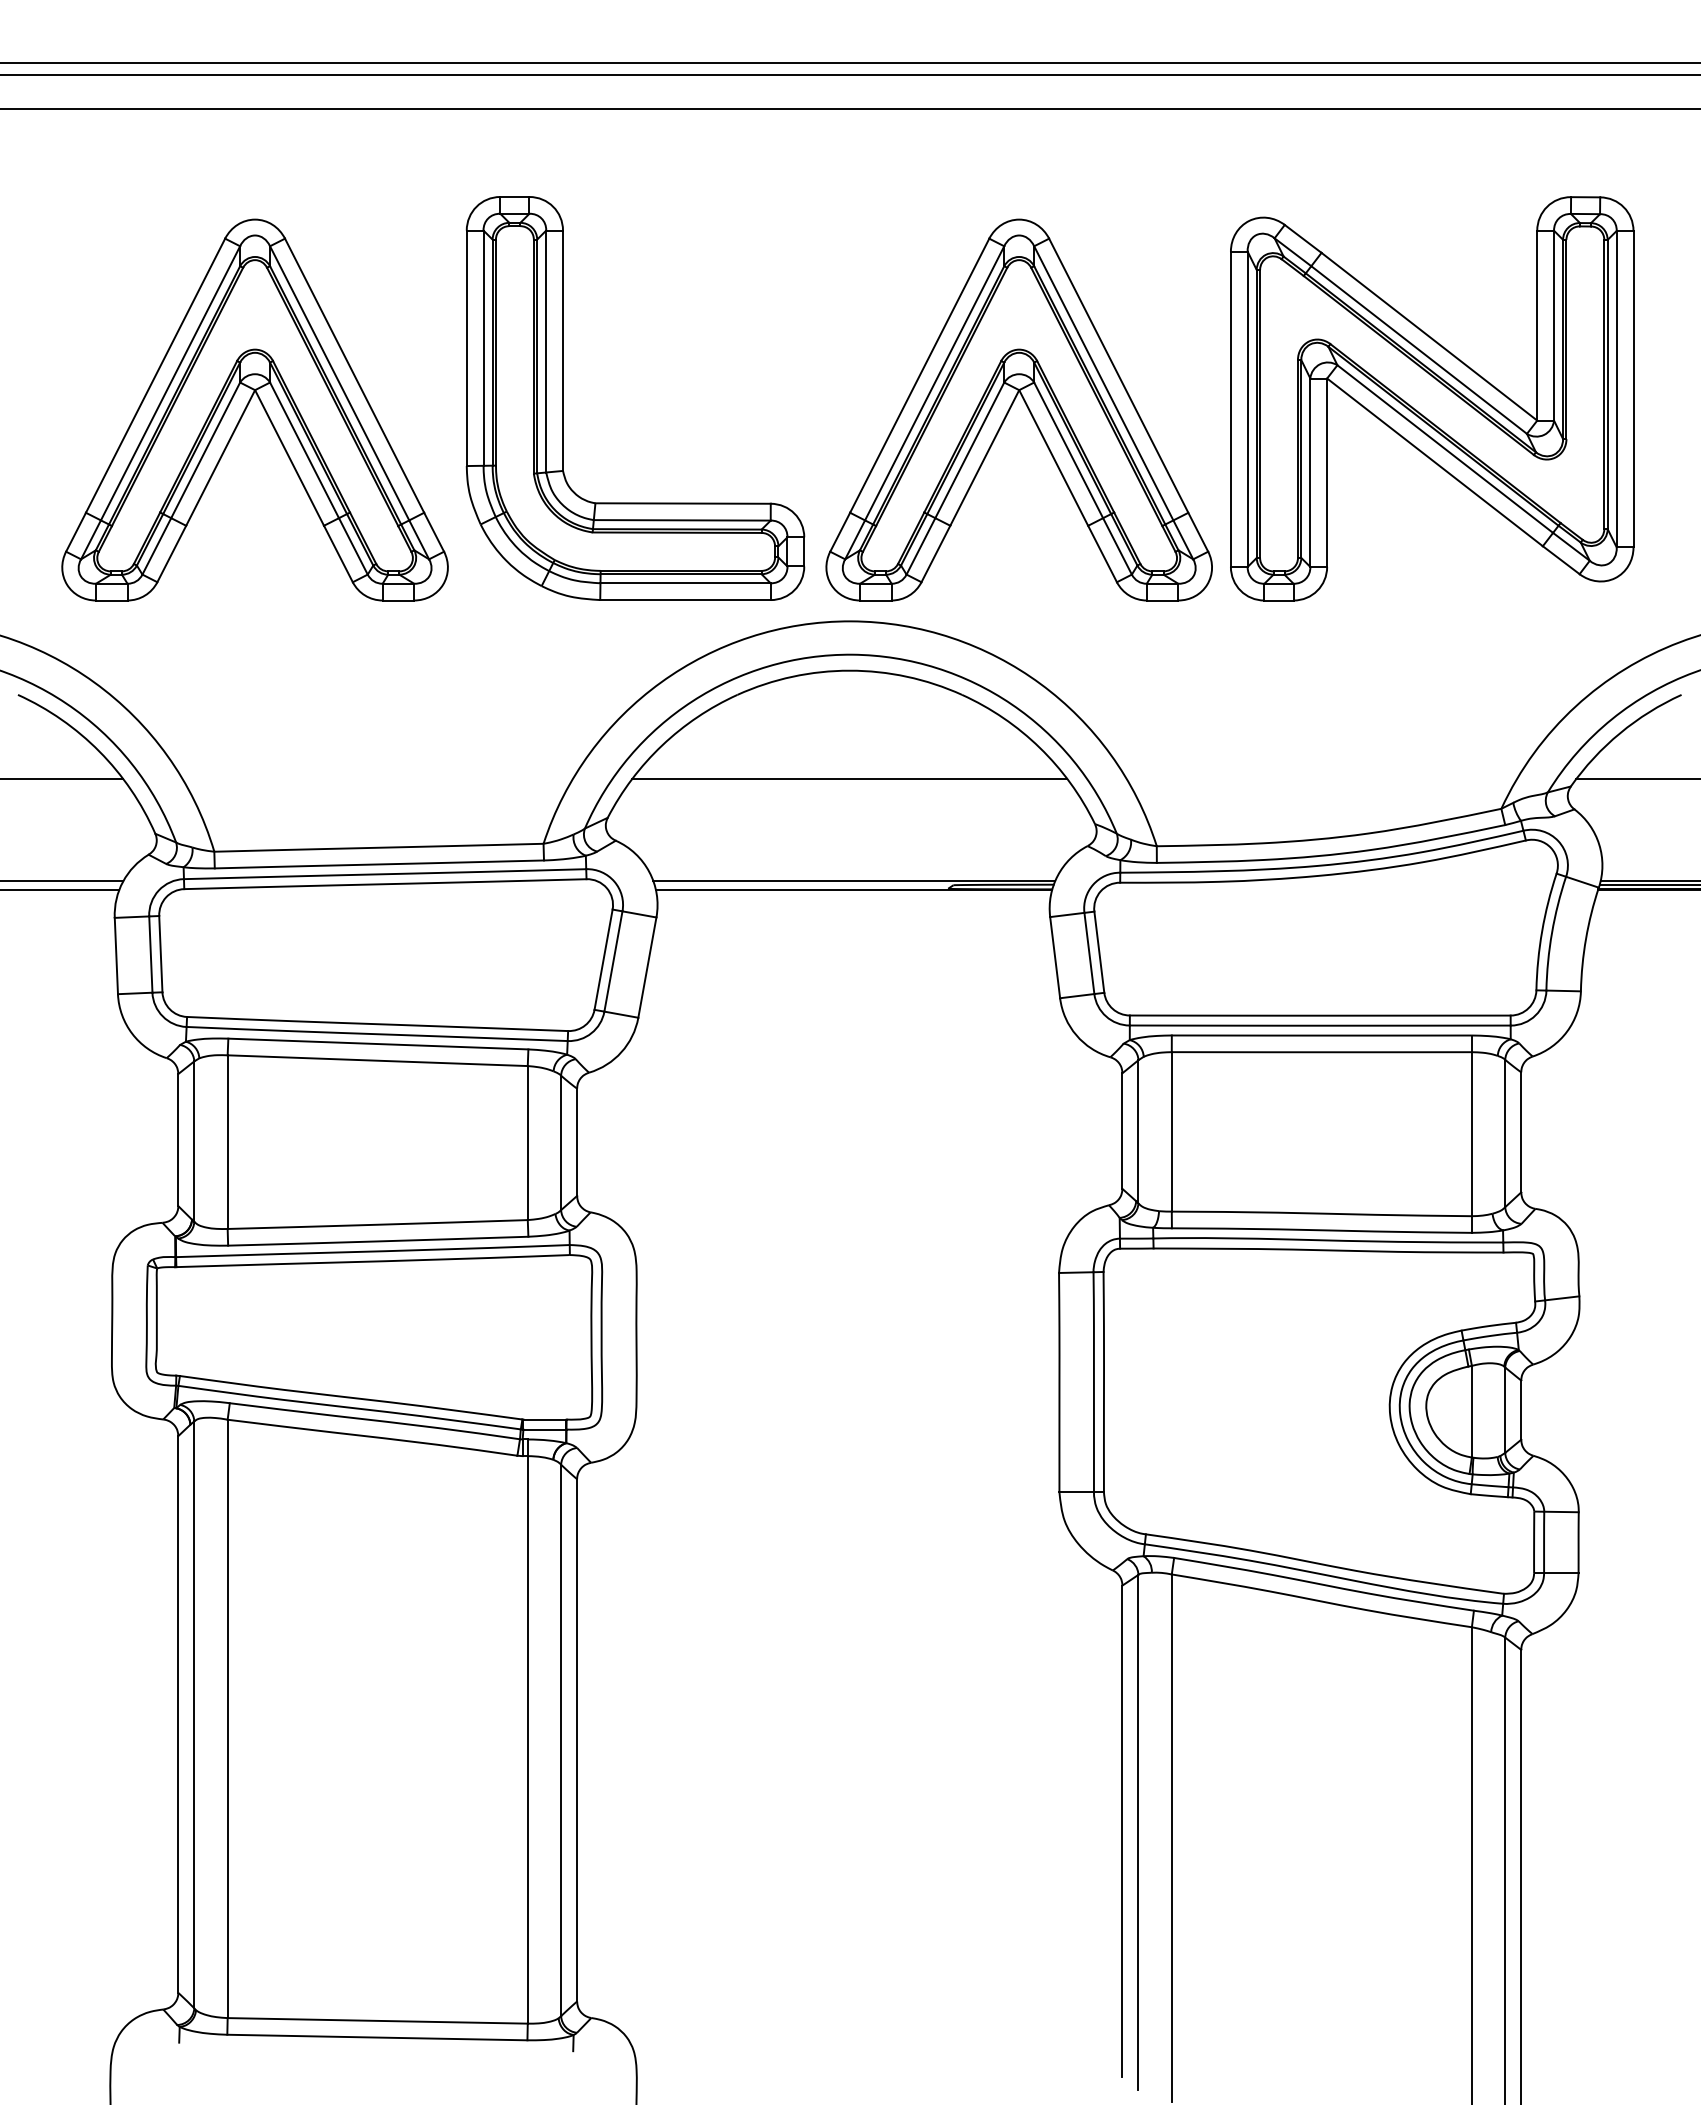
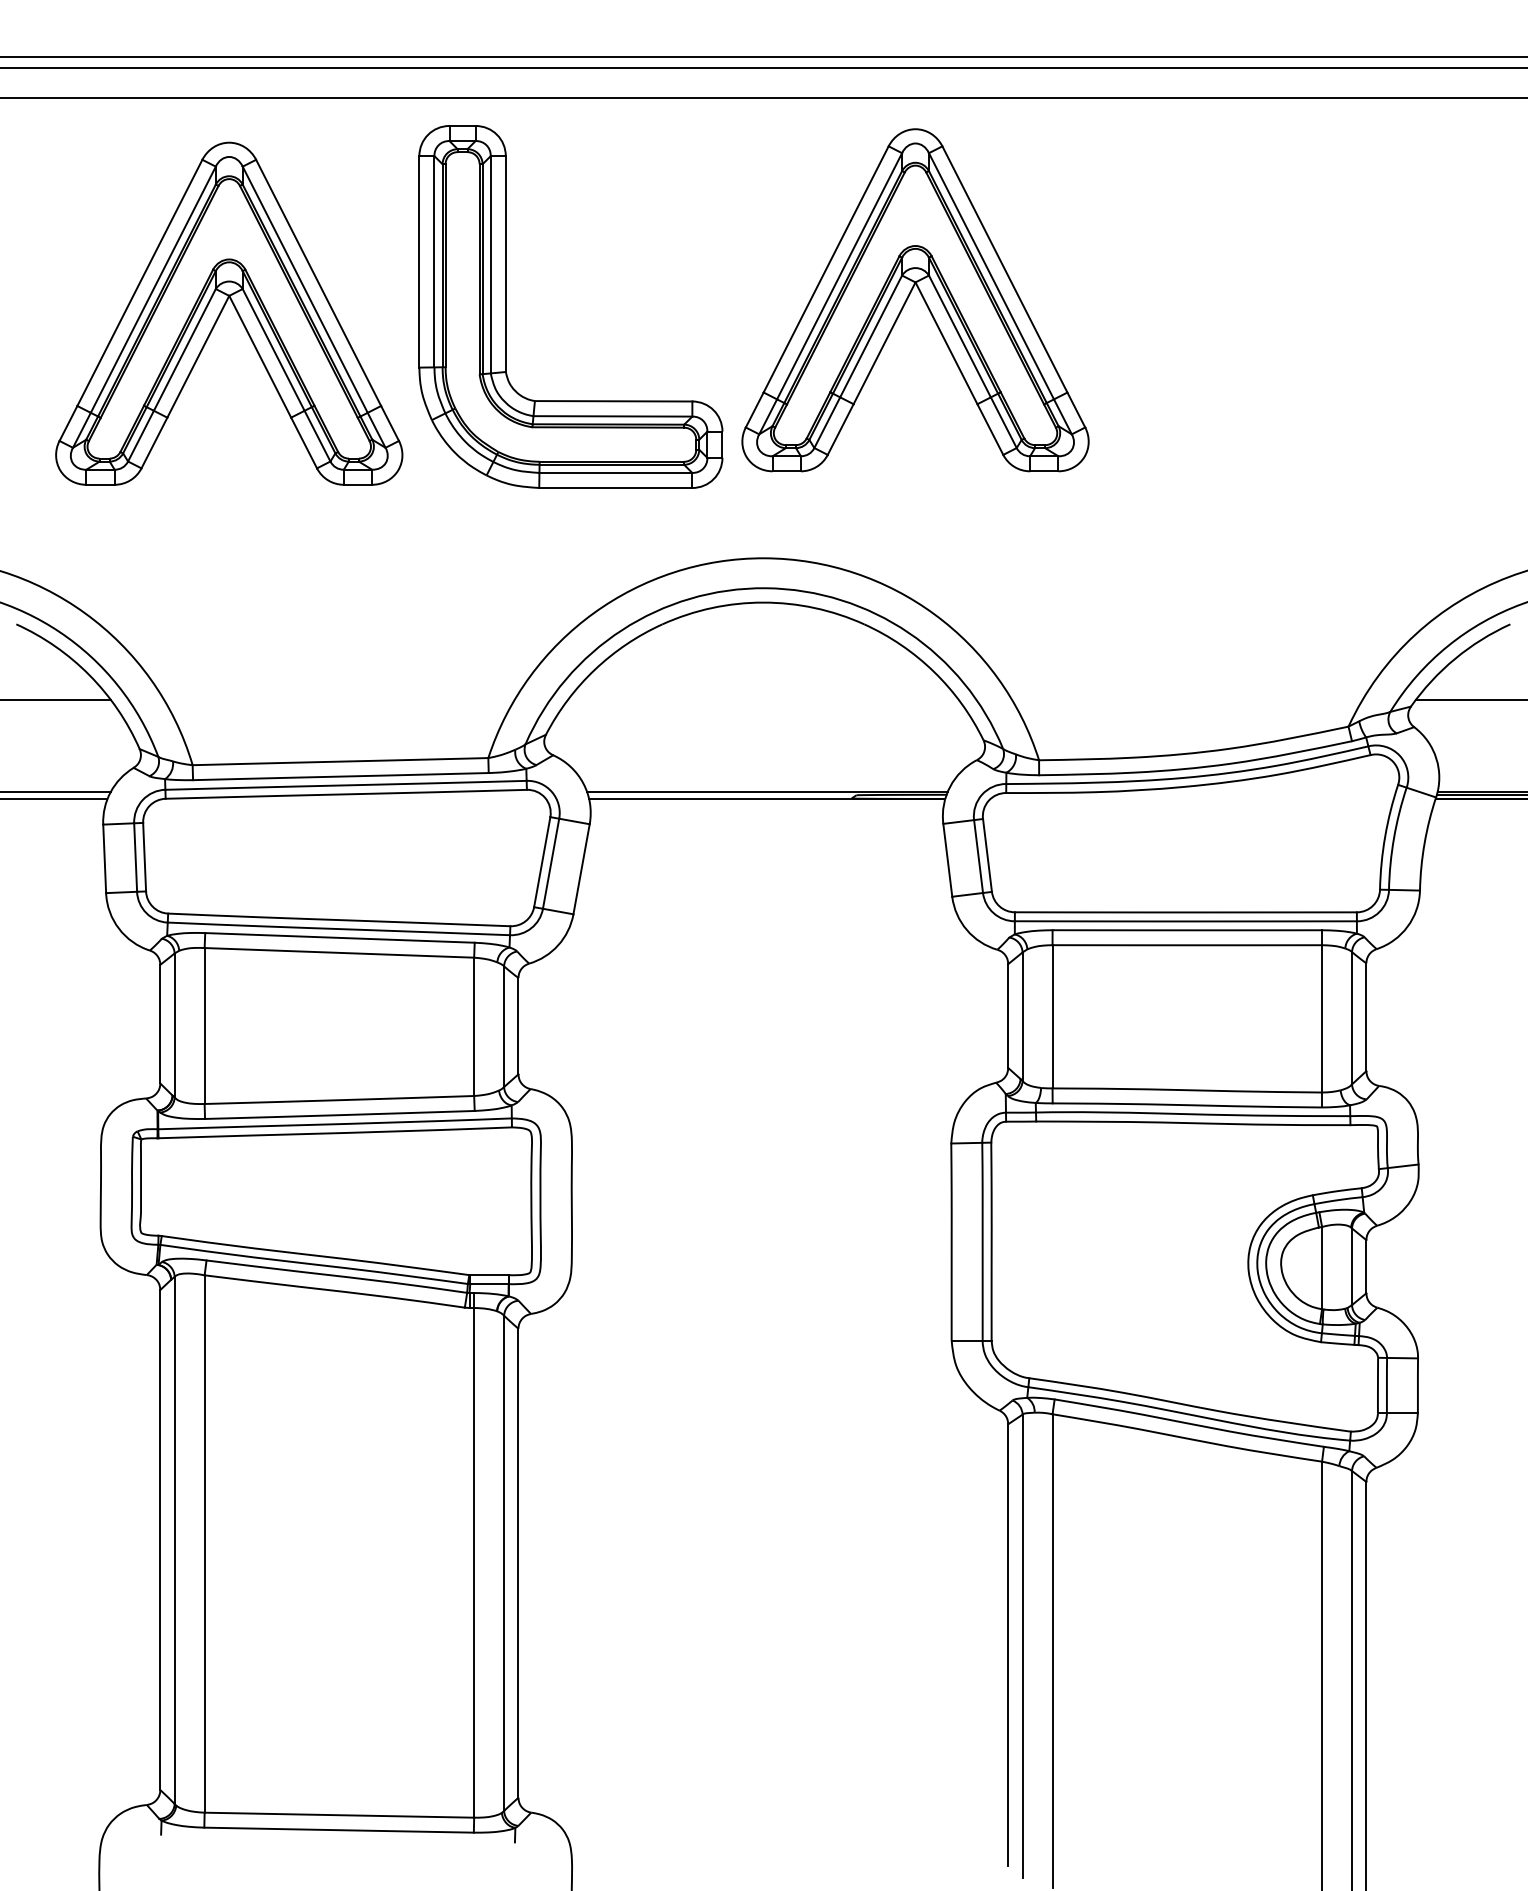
part: (563, 398) -> (506, 306), moved
part: (1432, 398) -> (1286, 358), removed
part: (248, 405) -> (223, 309), moved
part: (1012, 405) -> (909, 296), moved
line: (849, 778) -> (763, 699), removed

